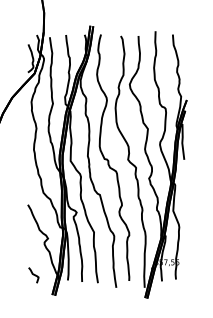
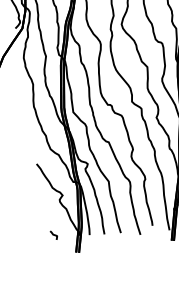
part: (33, 275) -> (53, 235), size x0.6

